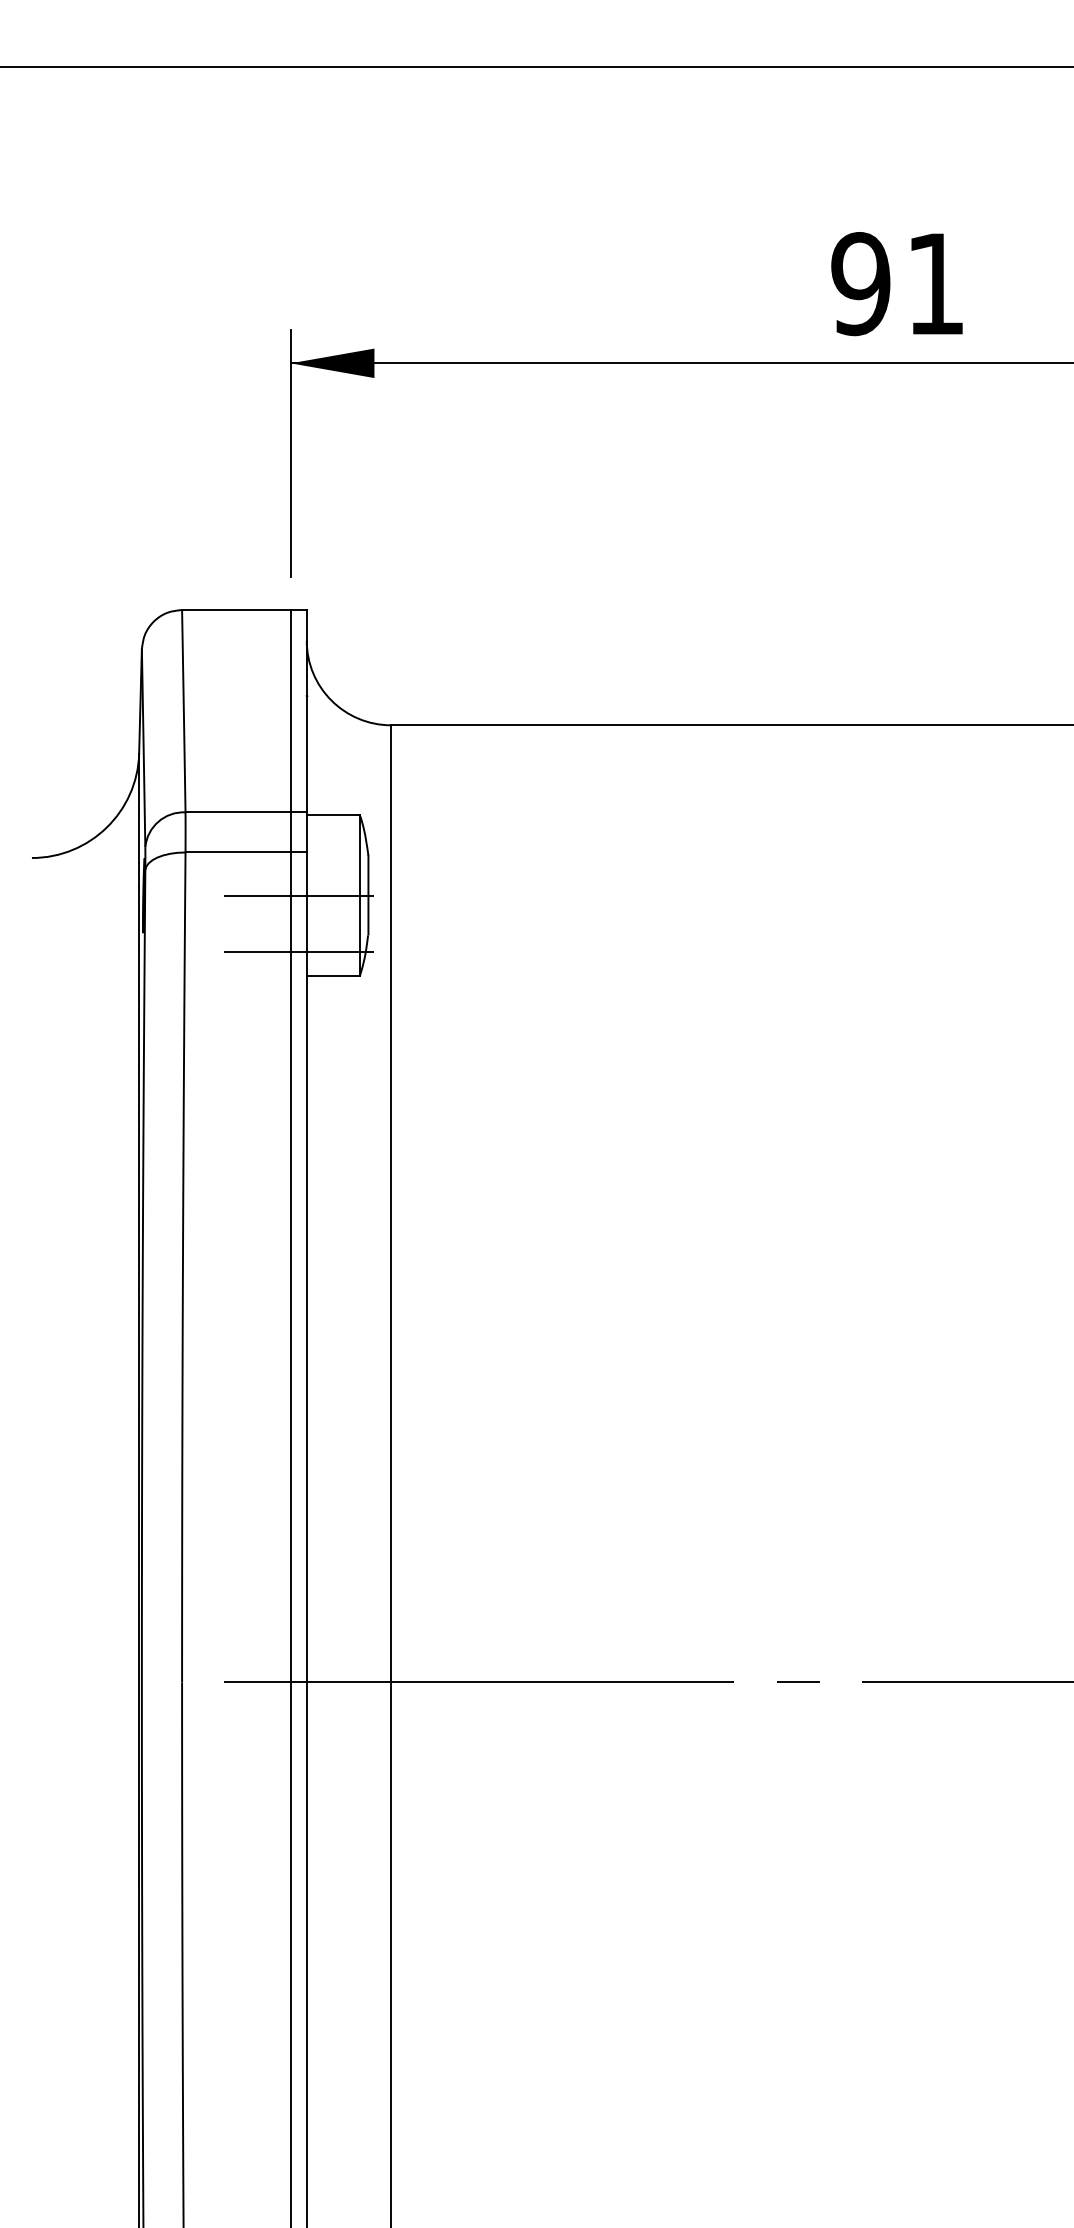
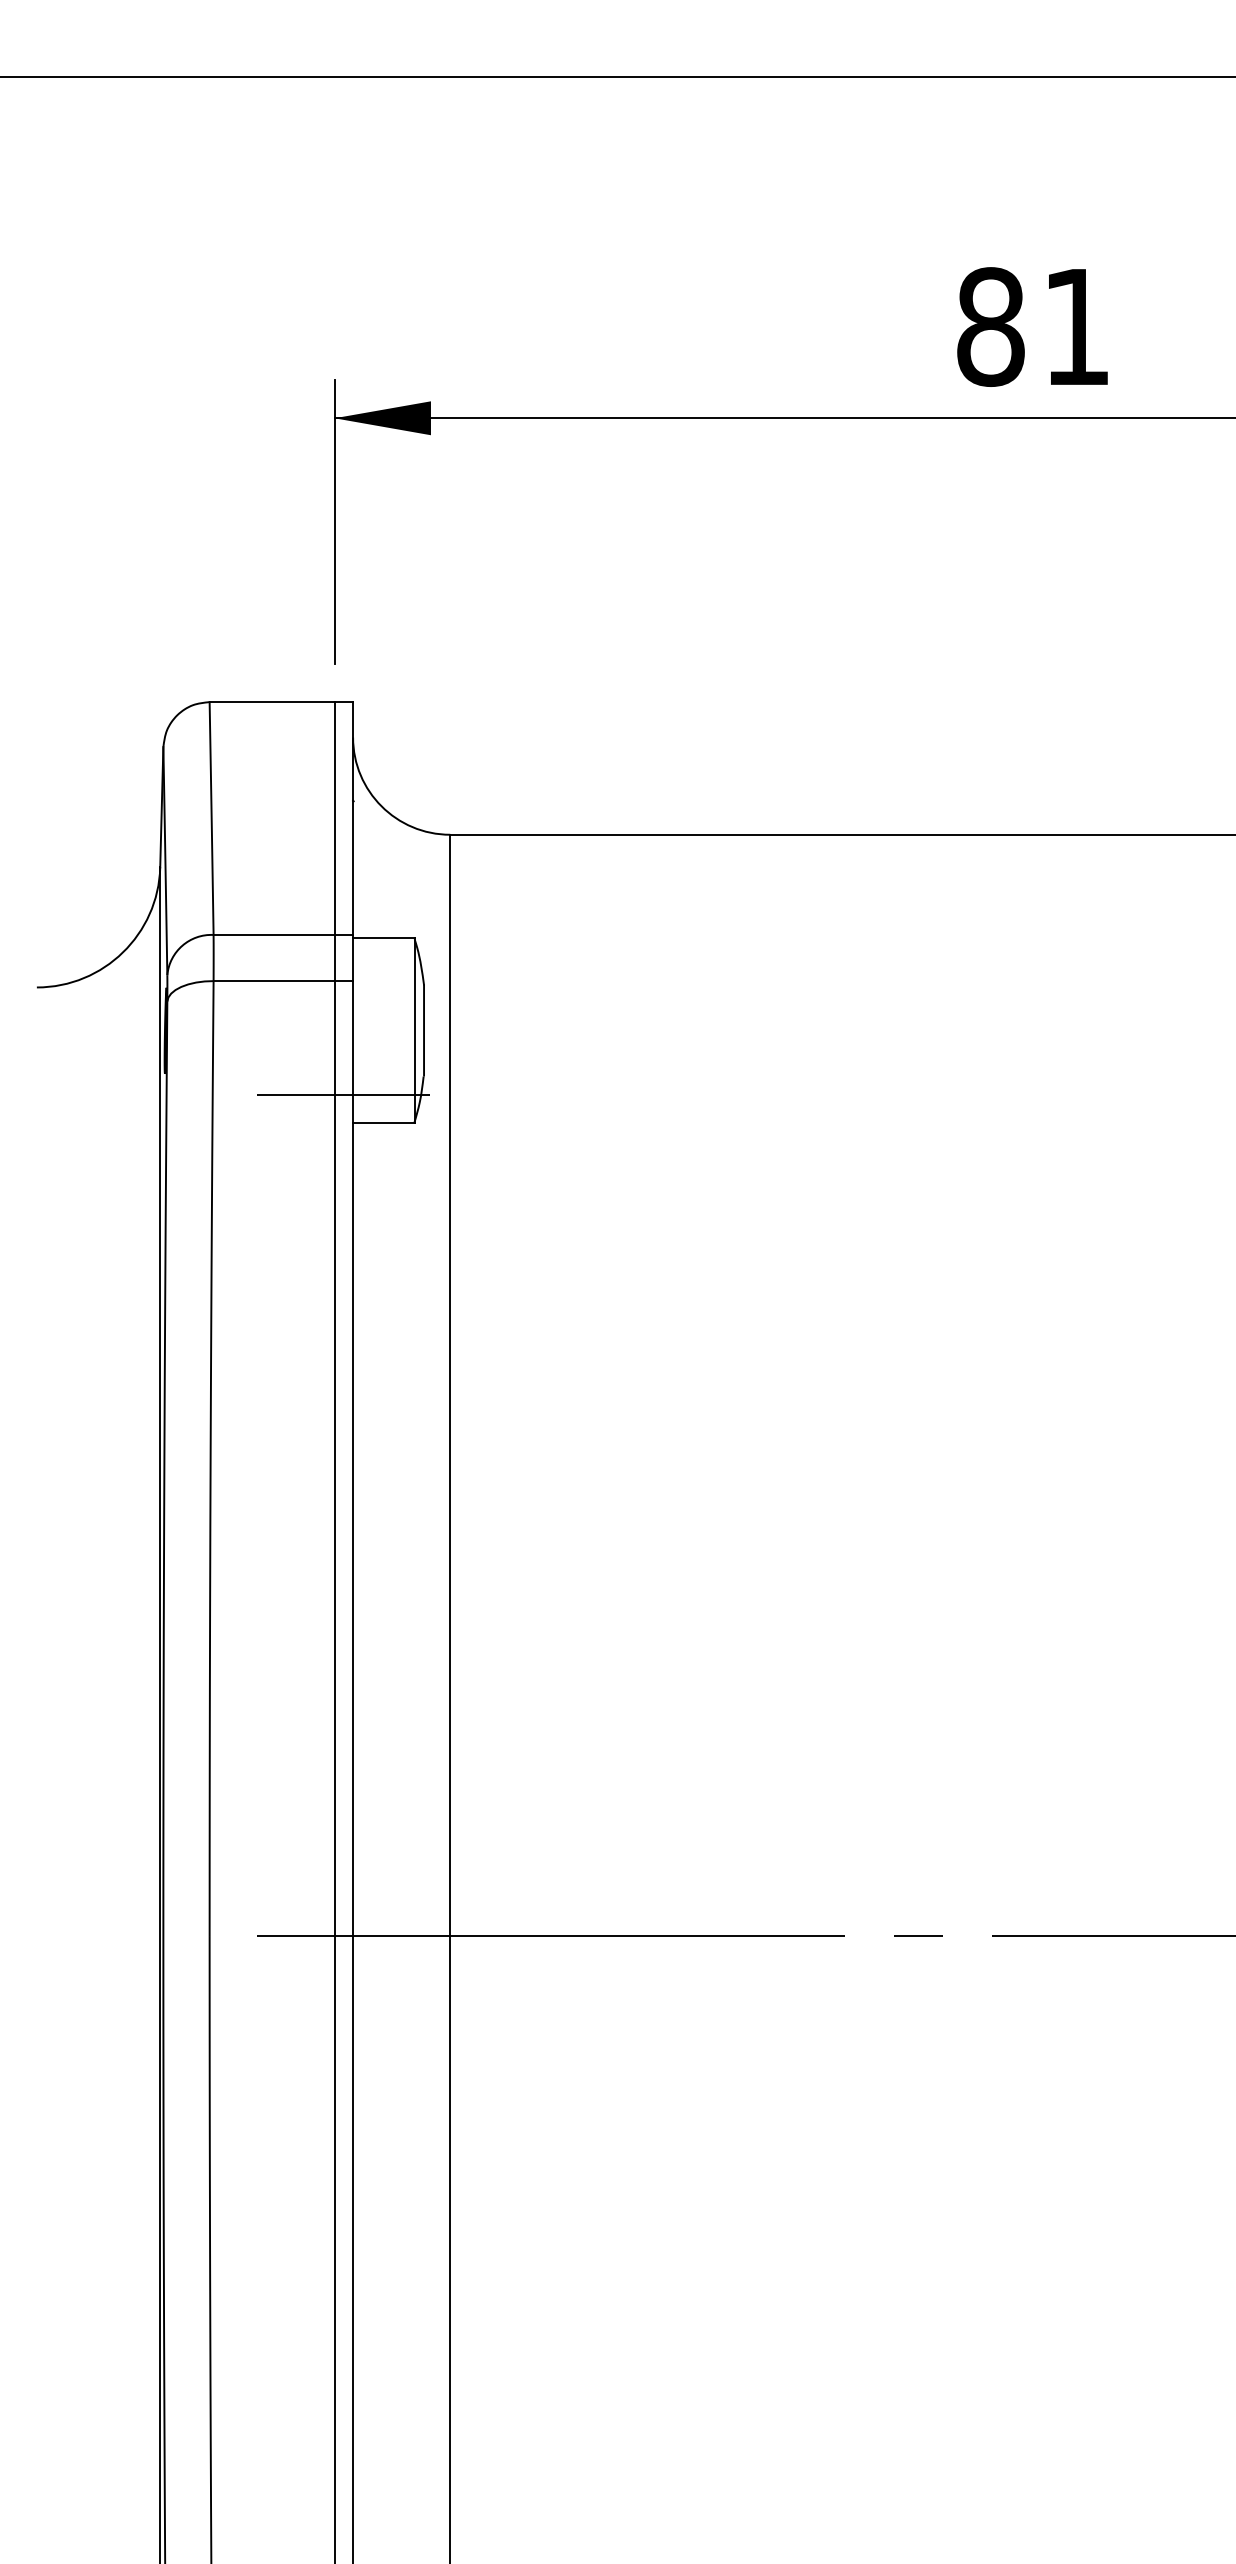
text: (860, 283) -> (990, 326), 91 -> 81
line: (298, 895) -> (343, 1030), removed

